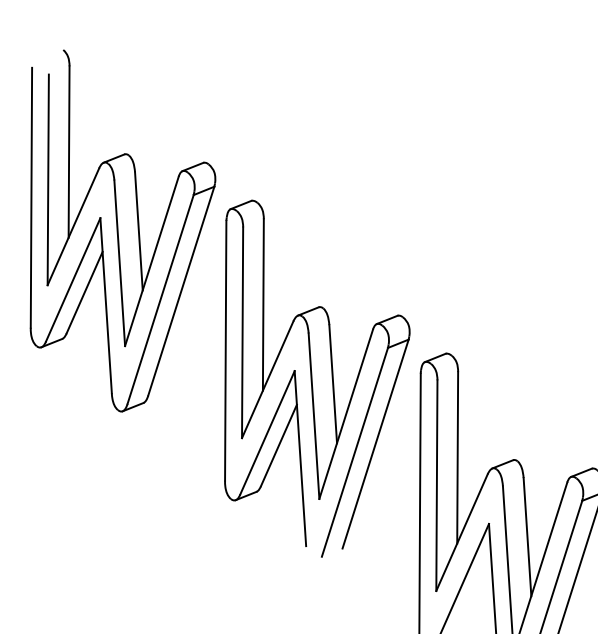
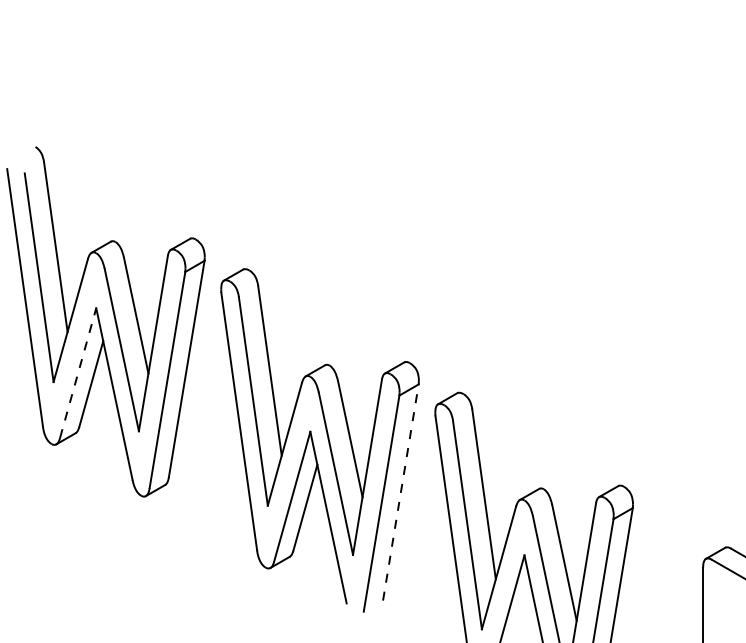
line: (73, 279) -> (78, 372), solid -> dashed
line: (375, 444) -> (400, 492), solid -> dashed

